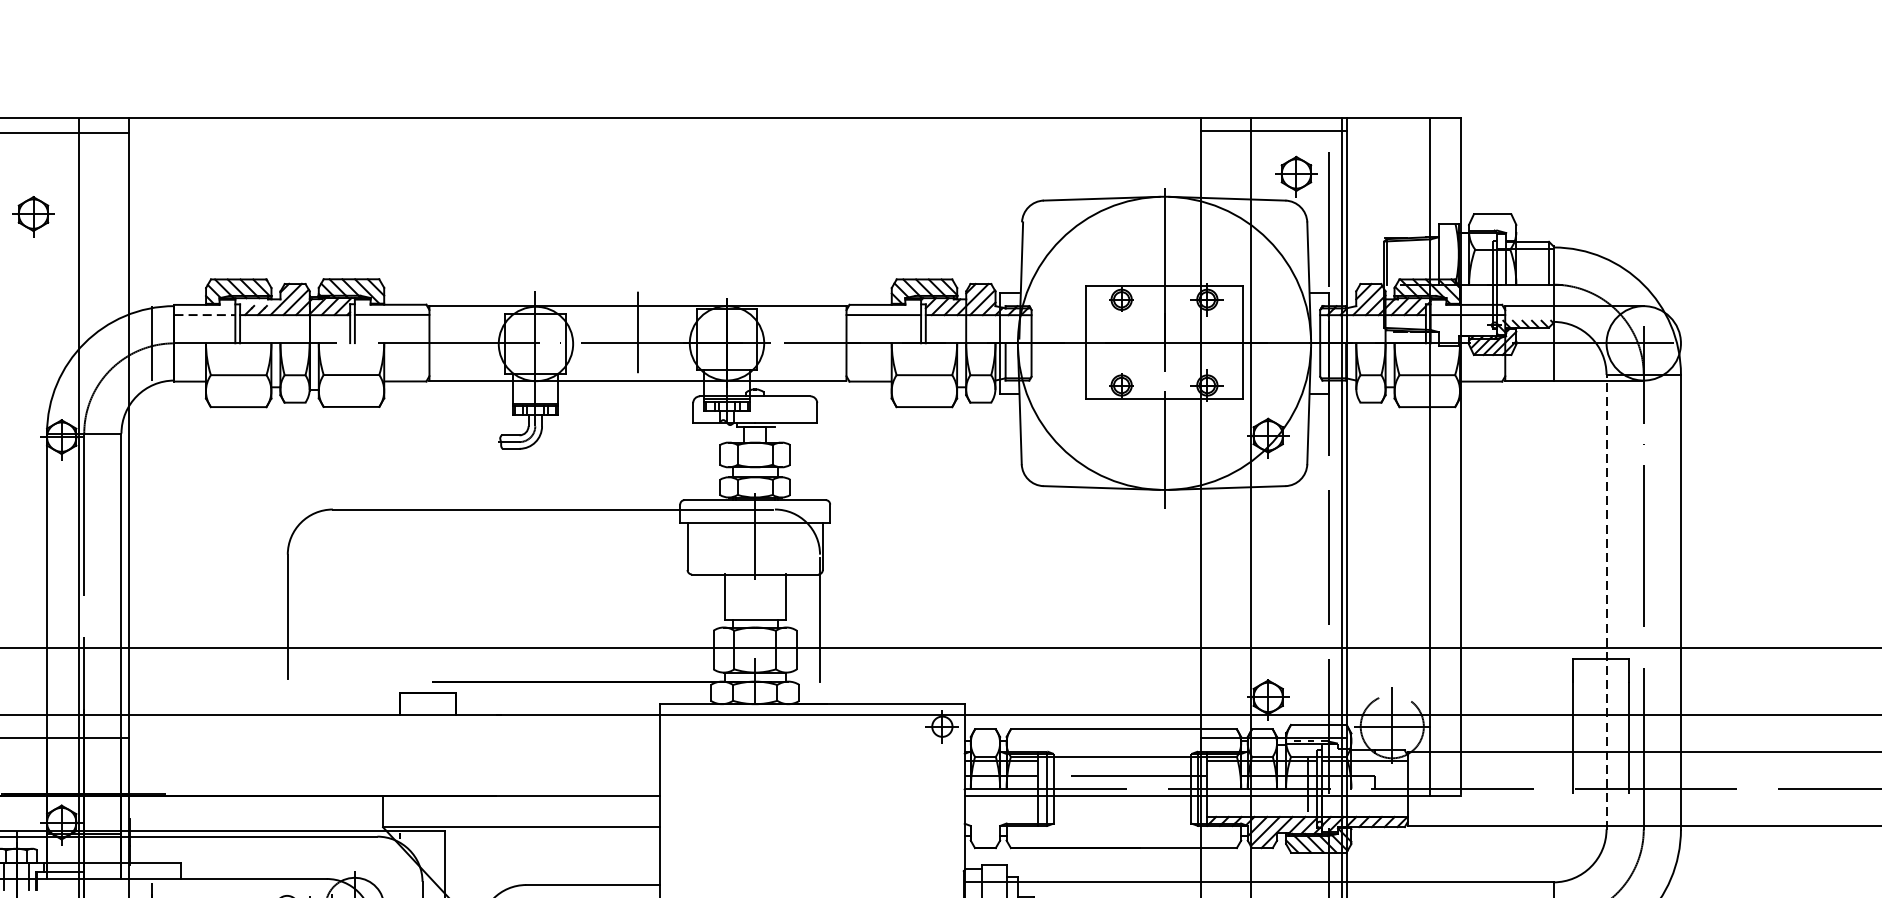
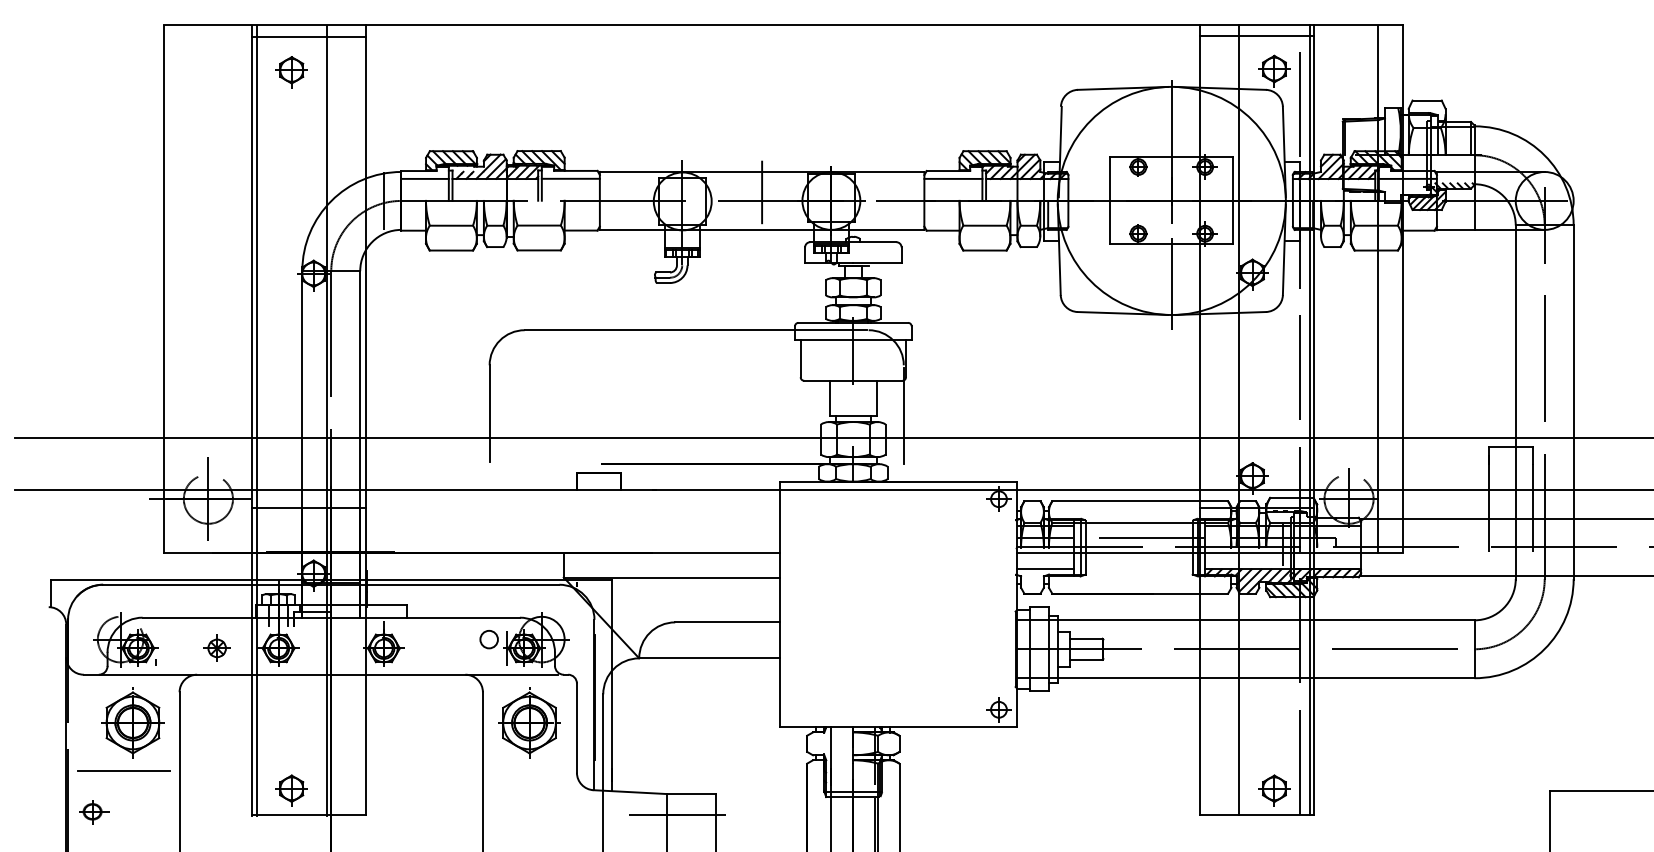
part: (33, 216) -> (291, 72), moved
line: (205, 314) -> (425, 178), dashed -> solid
line: (1606, 602) -> (1515, 402), dashed -> solid
line: (1000, 817) -> (1044, 569), added

